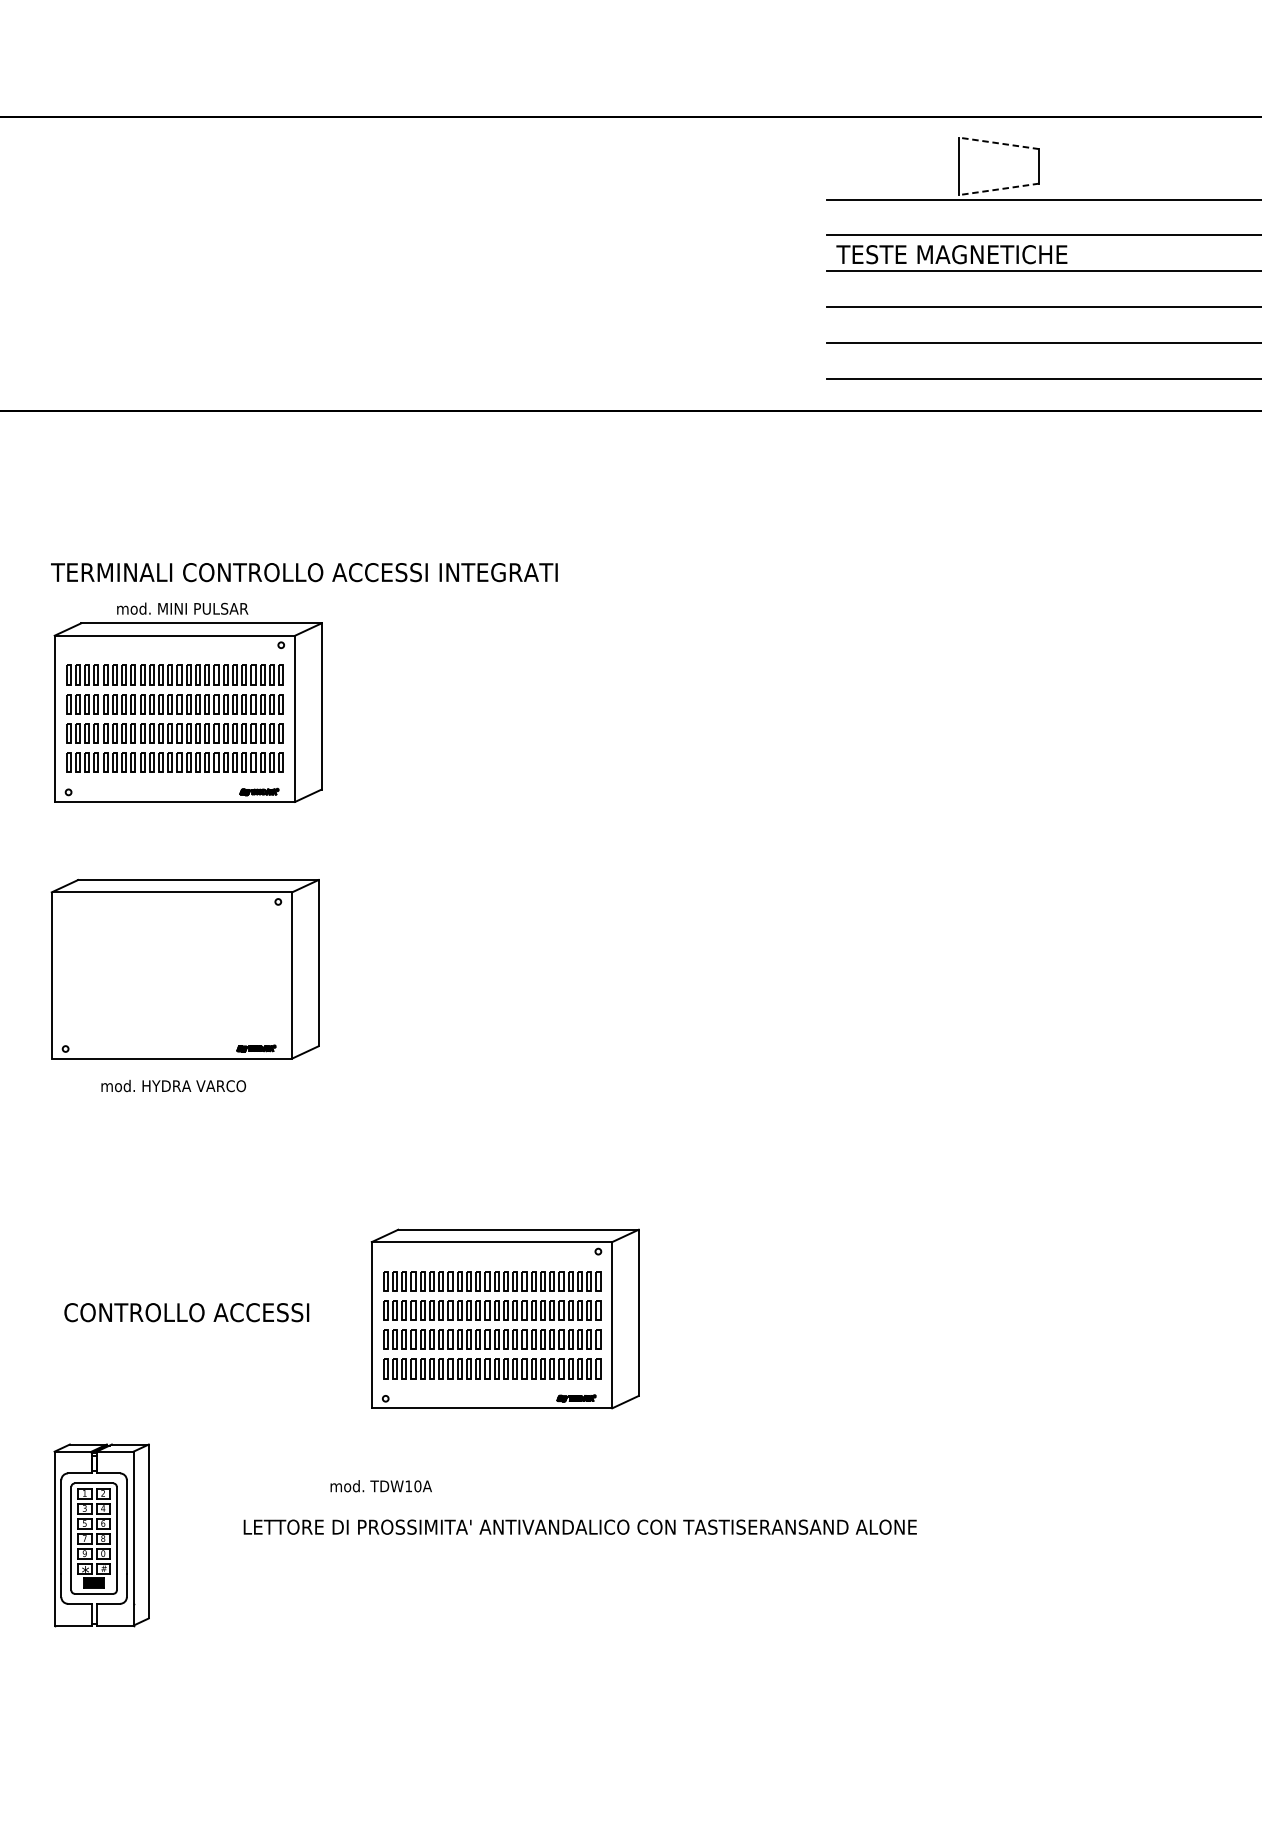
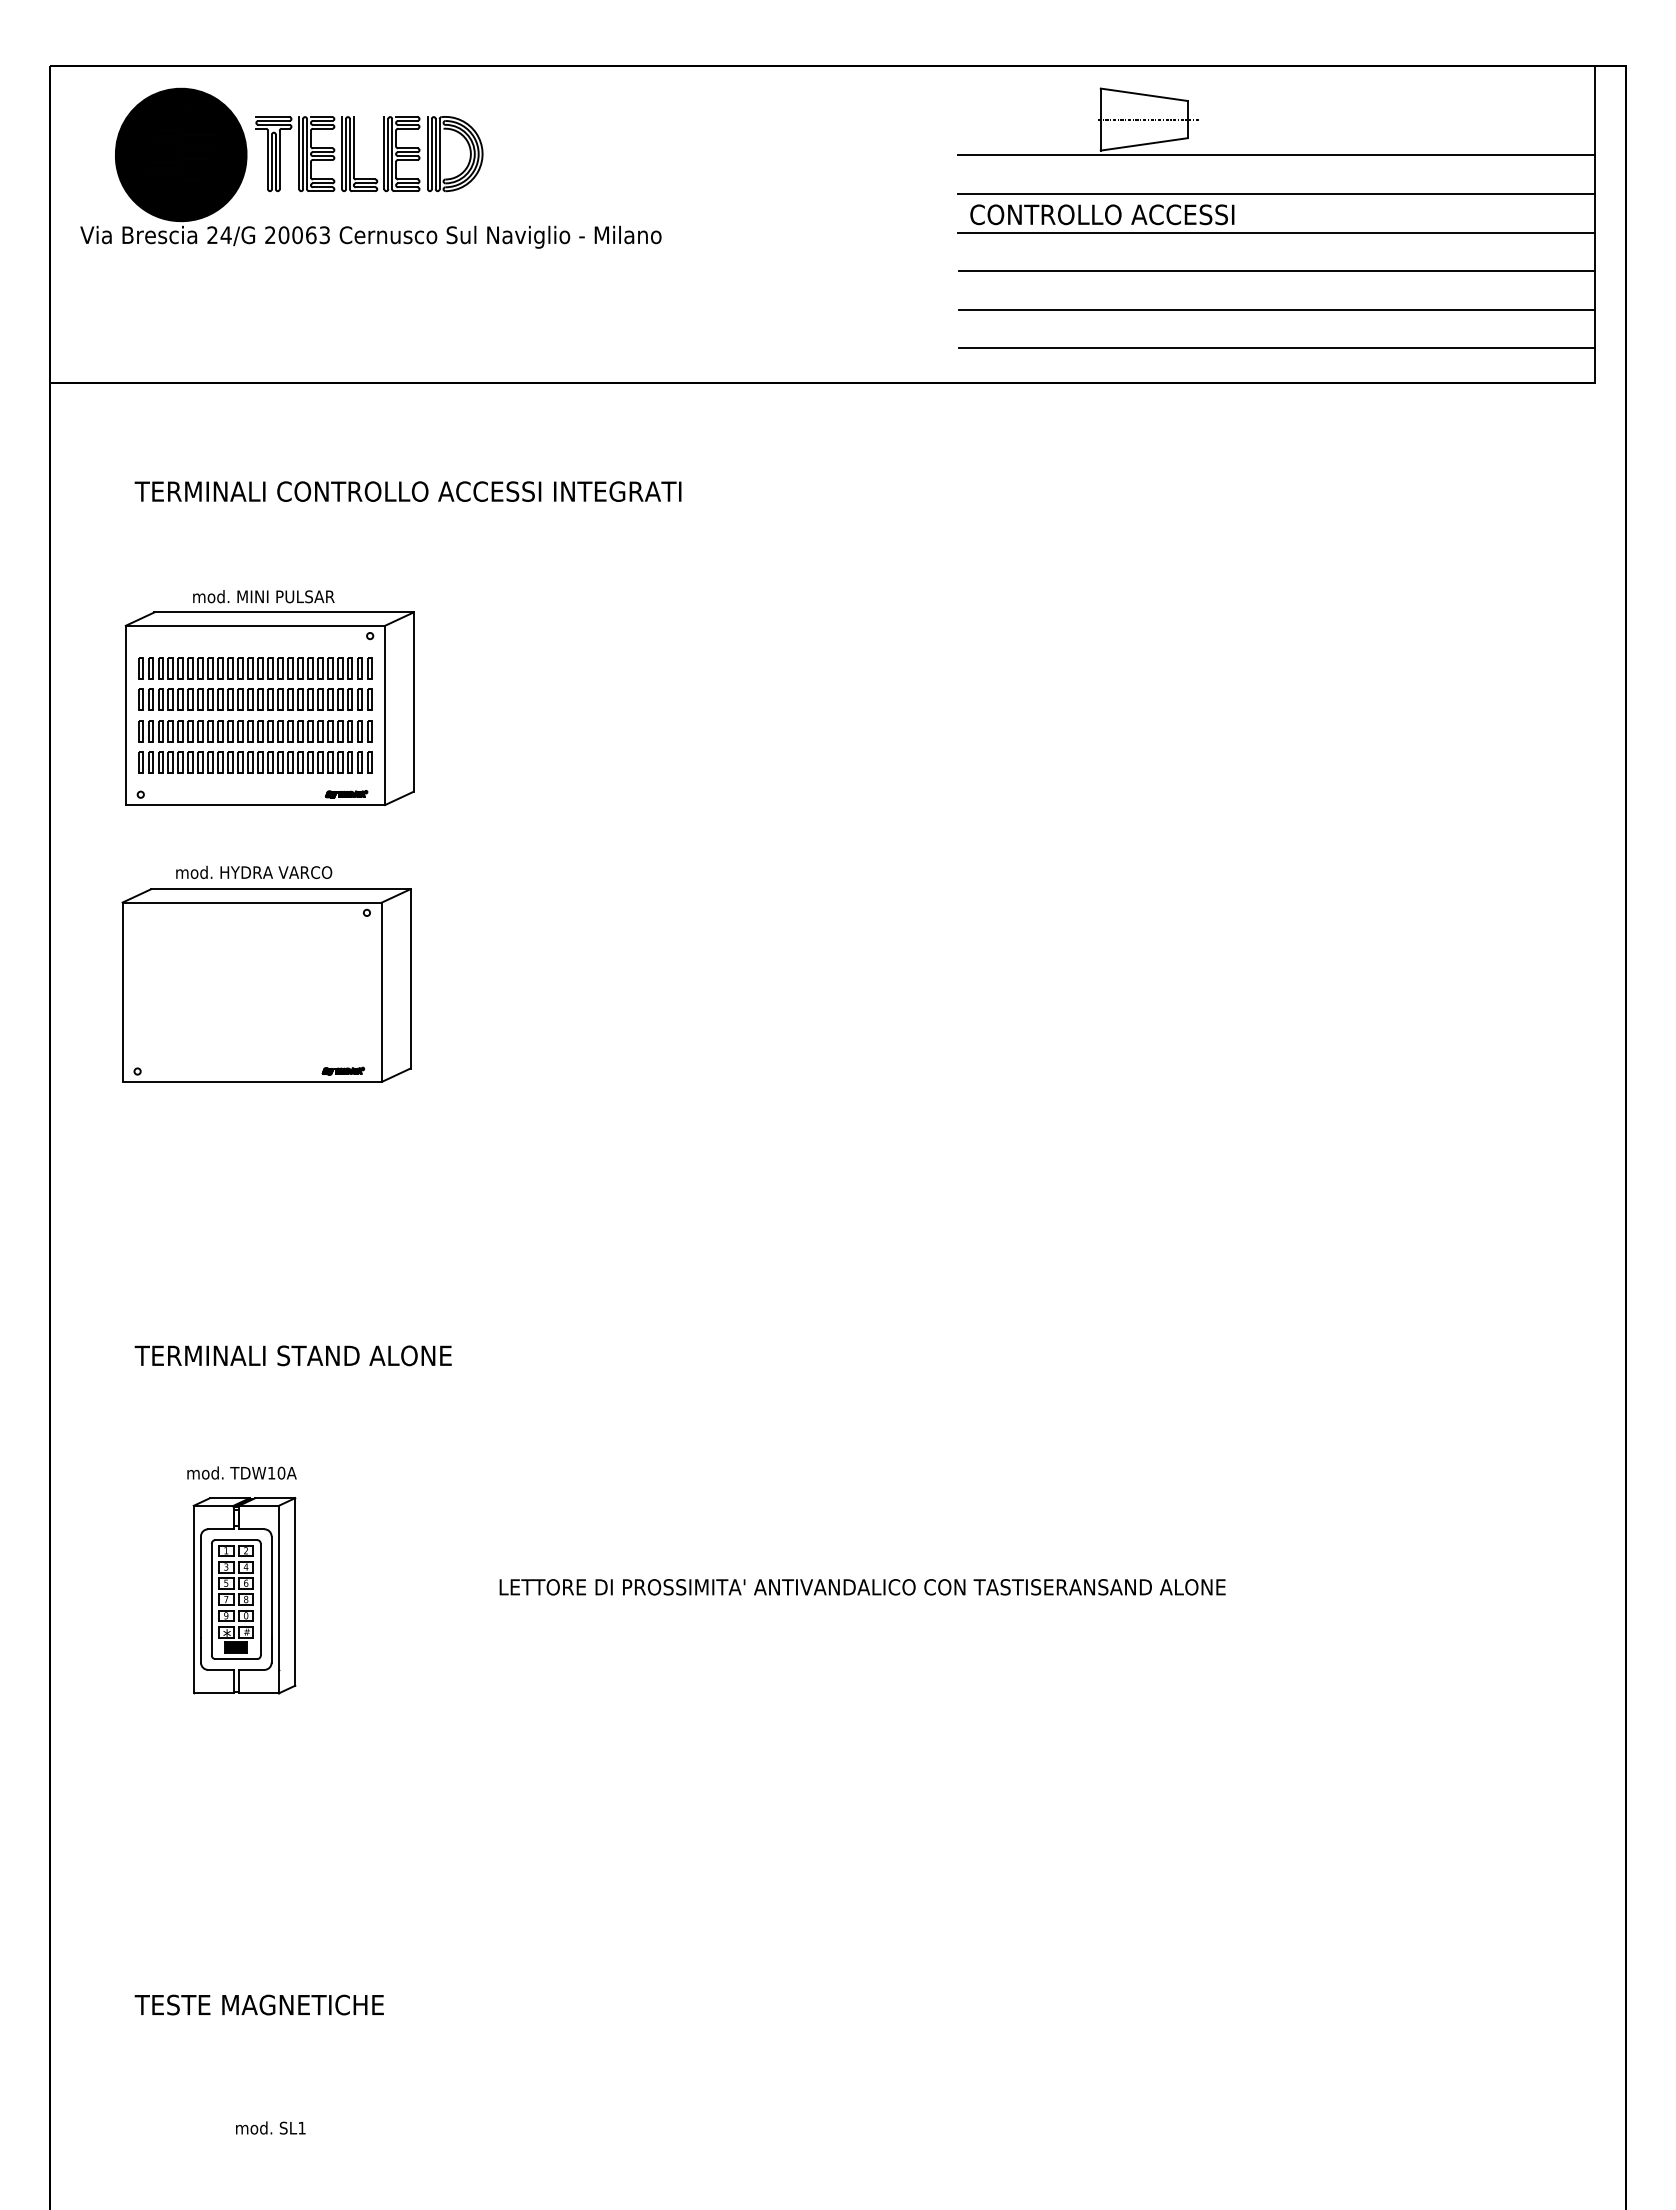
line: (999, 143) -> (1144, 94), dashed -> solid
line: (1001, 166) -> (1146, 119), added
line: (999, 189) -> (1144, 144), dashed -> solid
part: (281, 220) -> (370, 178), added
text: (959, 254) -> (1101, 214), TESTE MAGNETICHE -> CONTROLLO ACCESSI
text: (303, 572) -> (407, 491), moved
text: (174, 1085) -> (254, 871), moved
text: (209, 1312) -> (292, 1355), CONTROLLO ACCESSI -> TERMINALI STAND ALONE
part: (505, 1318) -> (611, 1362), removed
text: (380, 1485) -> (241, 1472), moved
text: (580, 1527) -> (862, 1587), moved
part: (101, 1534) -> (244, 1595), moved

